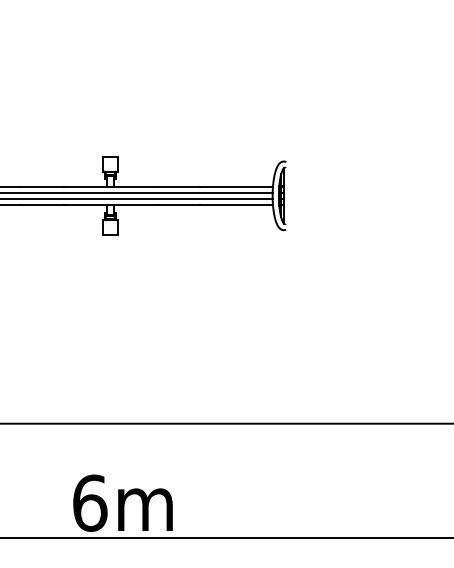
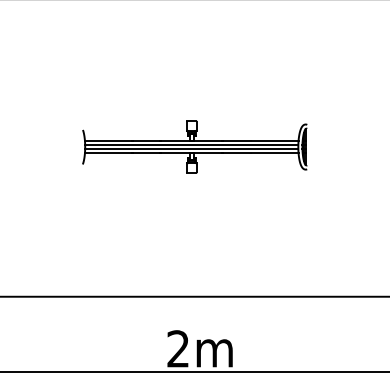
text: (90, 502) -> (178, 348), 6m -> 2m

